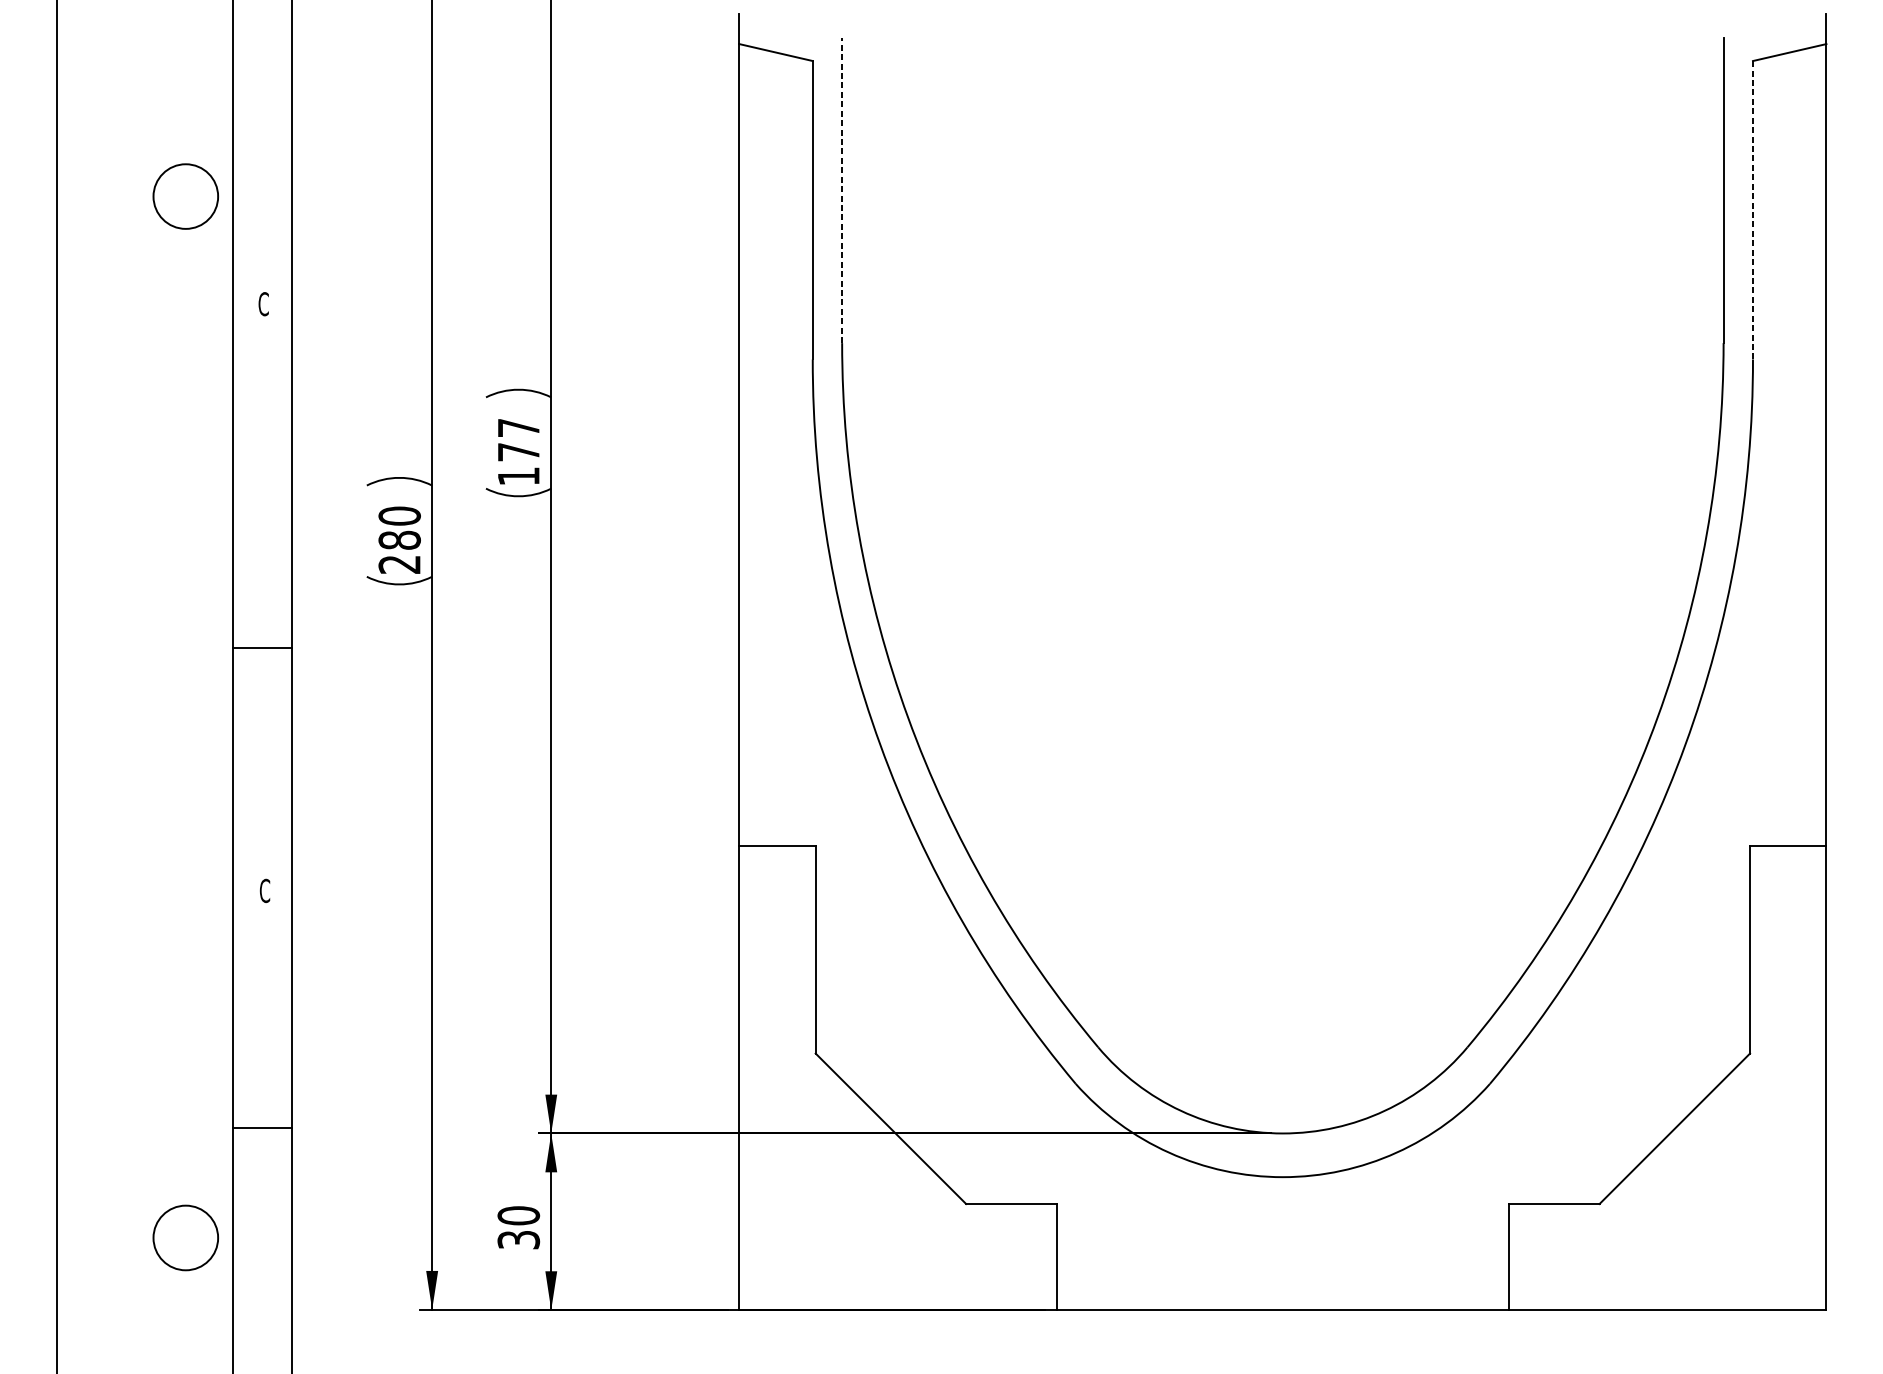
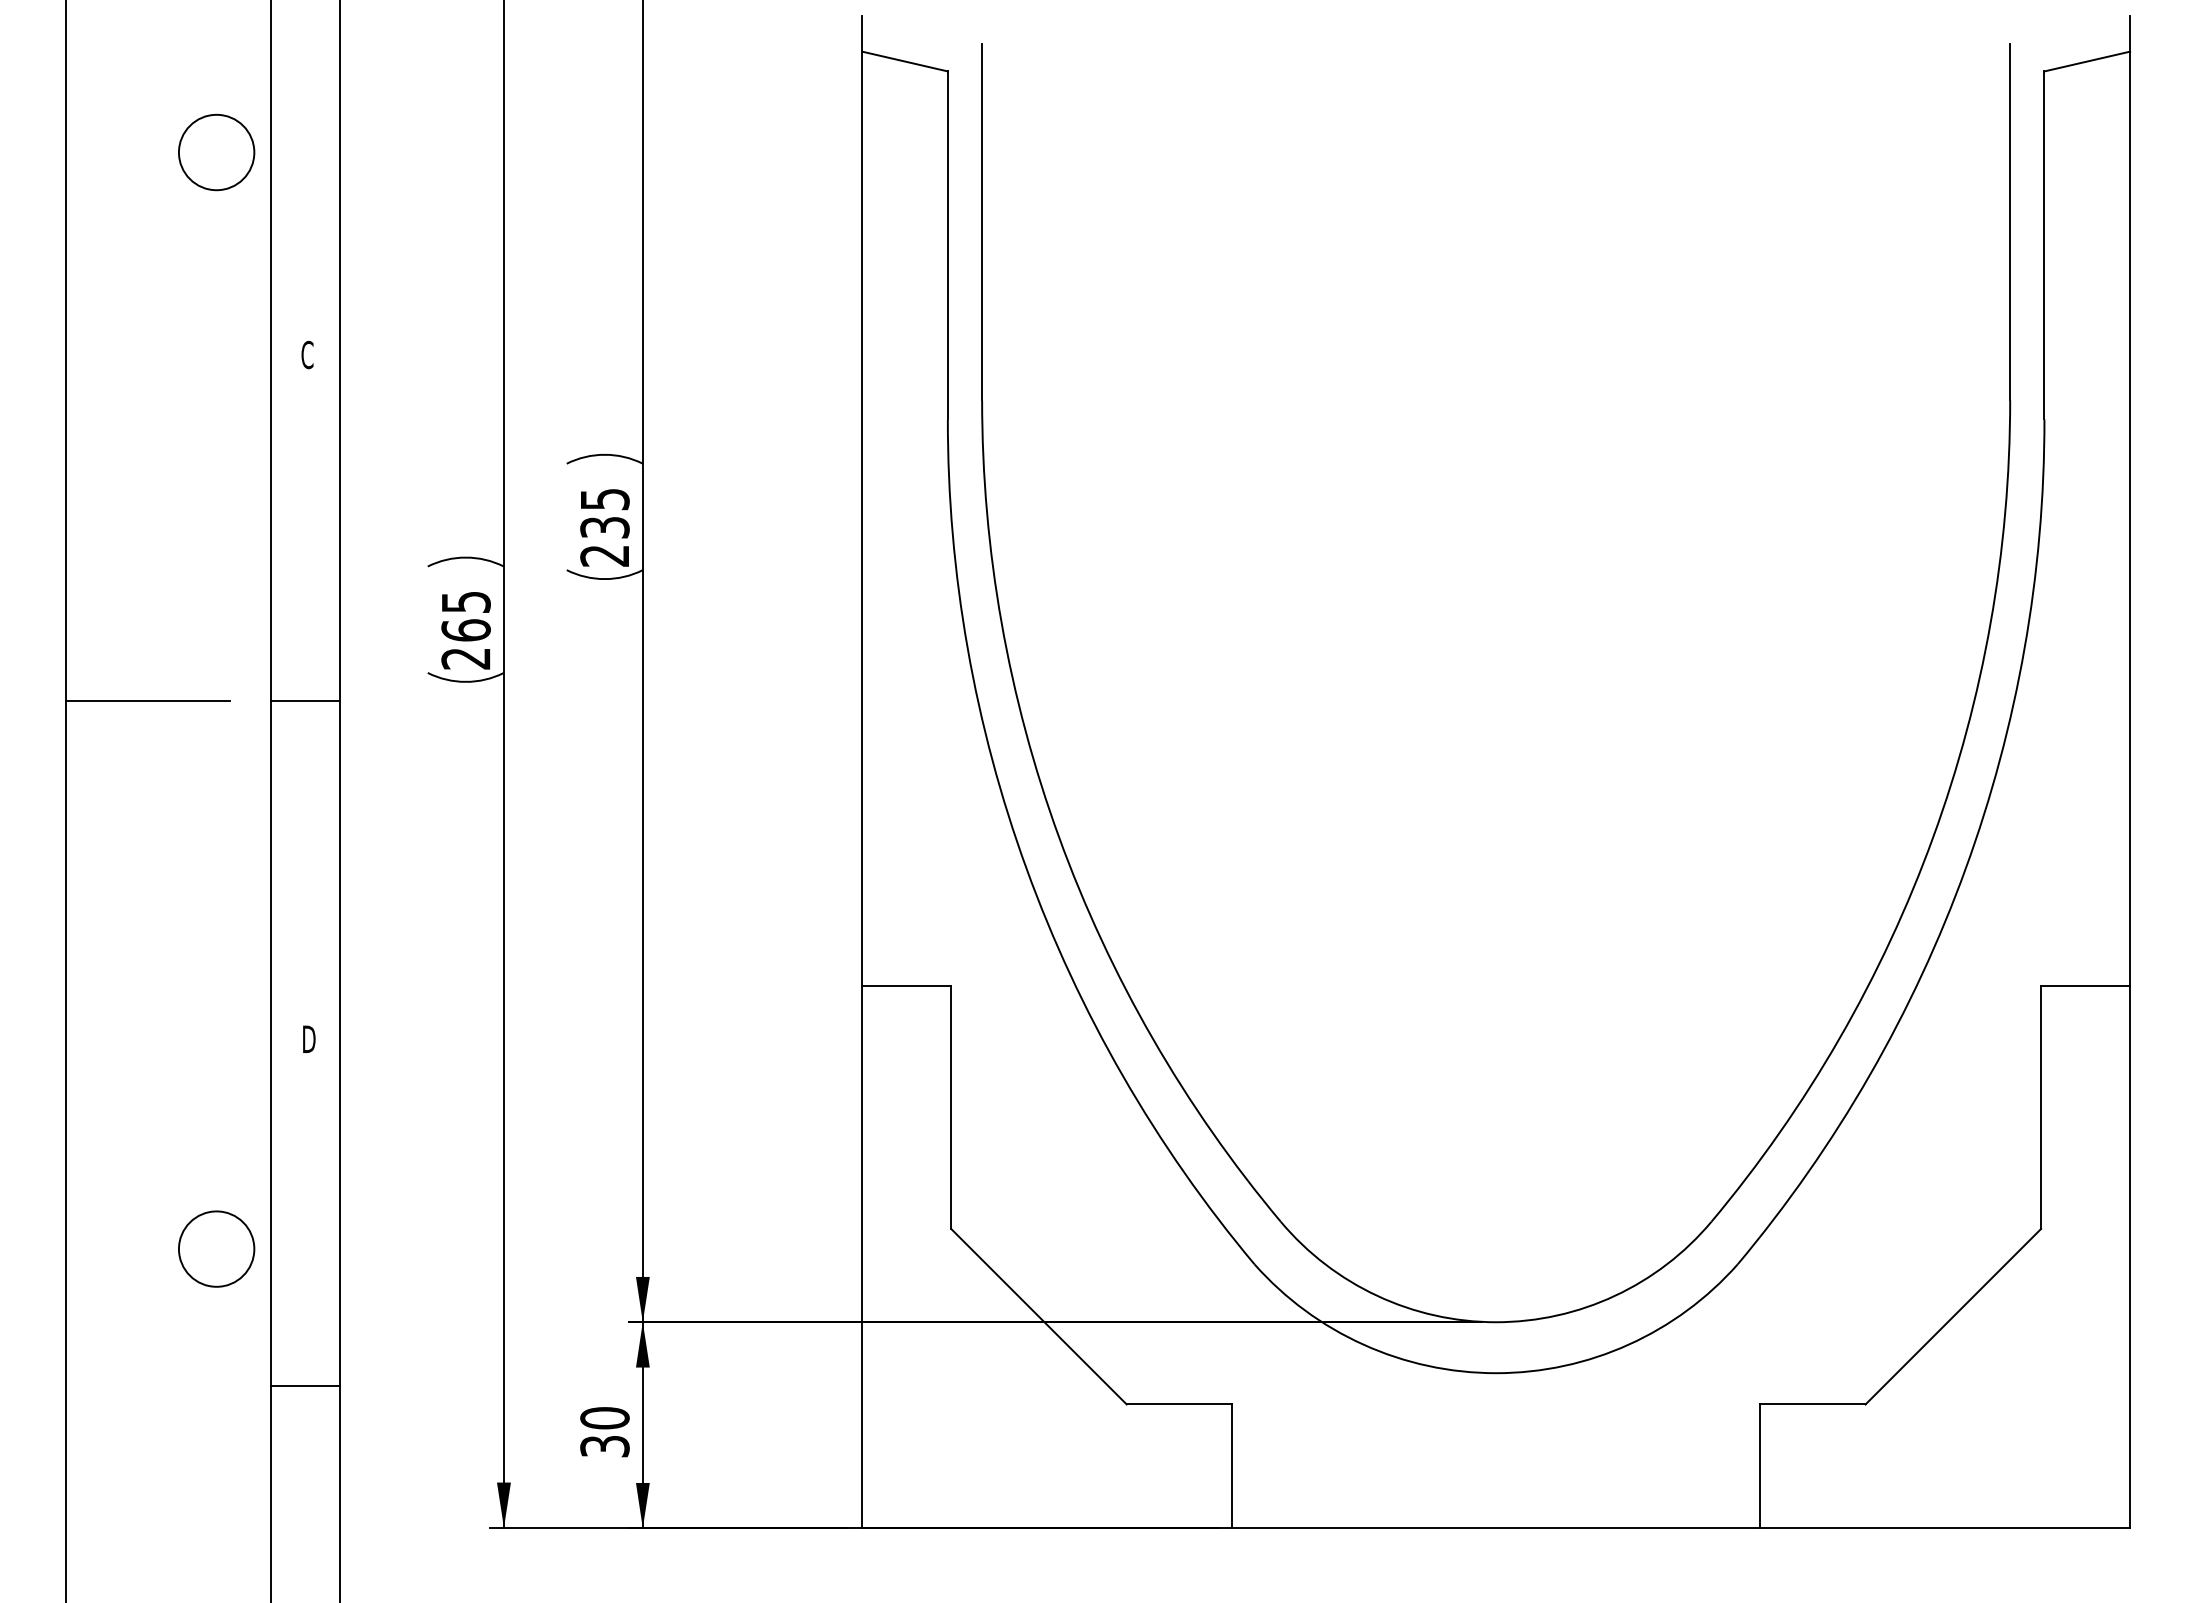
line: (842, 189) -> (982, 221), dashed -> solid
circle: (185, 196) -> (216, 152), moved
line: (1753, 209) -> (2044, 244), dashed -> solid
text: (518, 452) -> (604, 527), 177 -> 235
text: (399, 528) -> (465, 616), 280 -> 265
line: (126, 600) -> (147, 700), added
line: (262, 647) -> (305, 700), moved
text: (265, 891) -> (309, 1039), C -> D
line: (262, 1128) -> (305, 1386), moved
circle: (185, 1237) -> (216, 1248), moved

